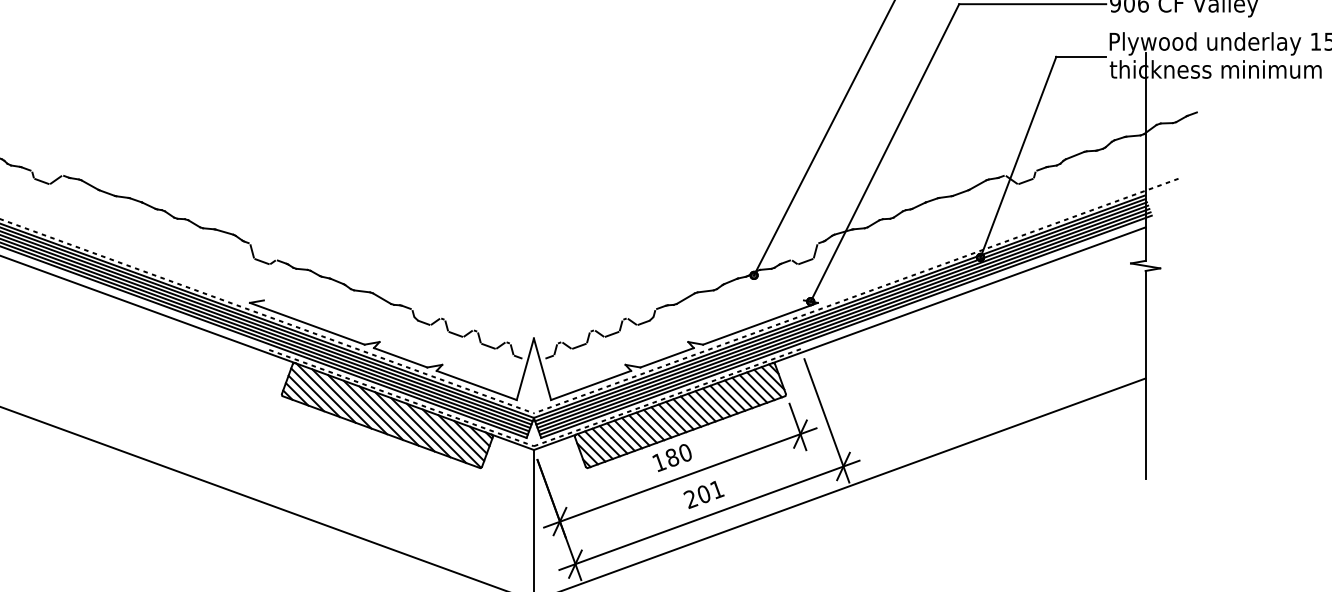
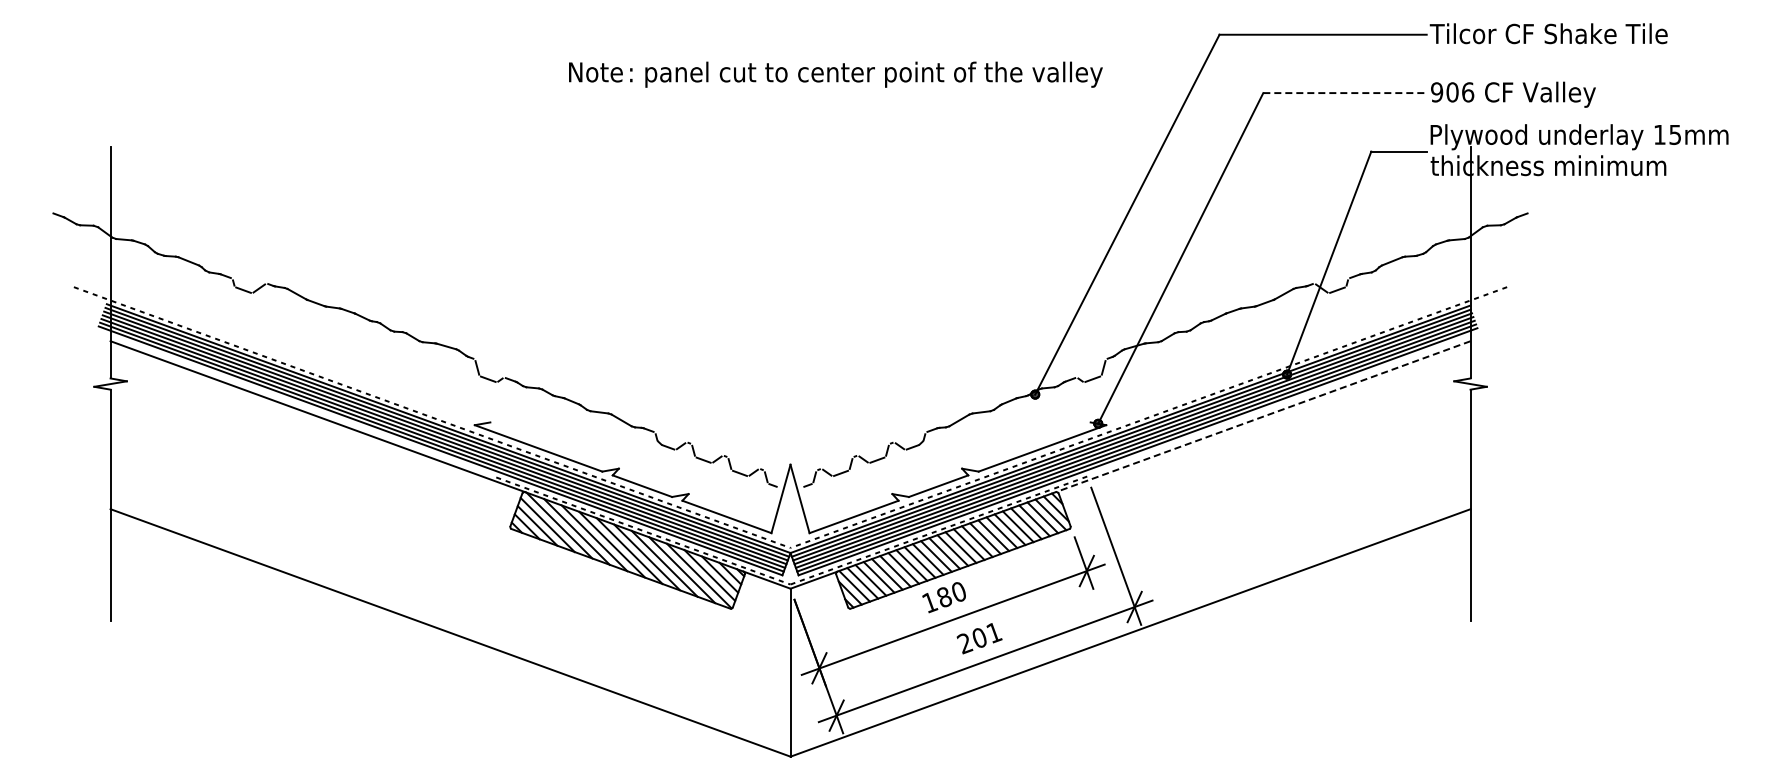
line: (1033, 4) -> (1345, 93), solid -> dashed
line: (958, 295) -> (1262, 416), solid -> dashed

